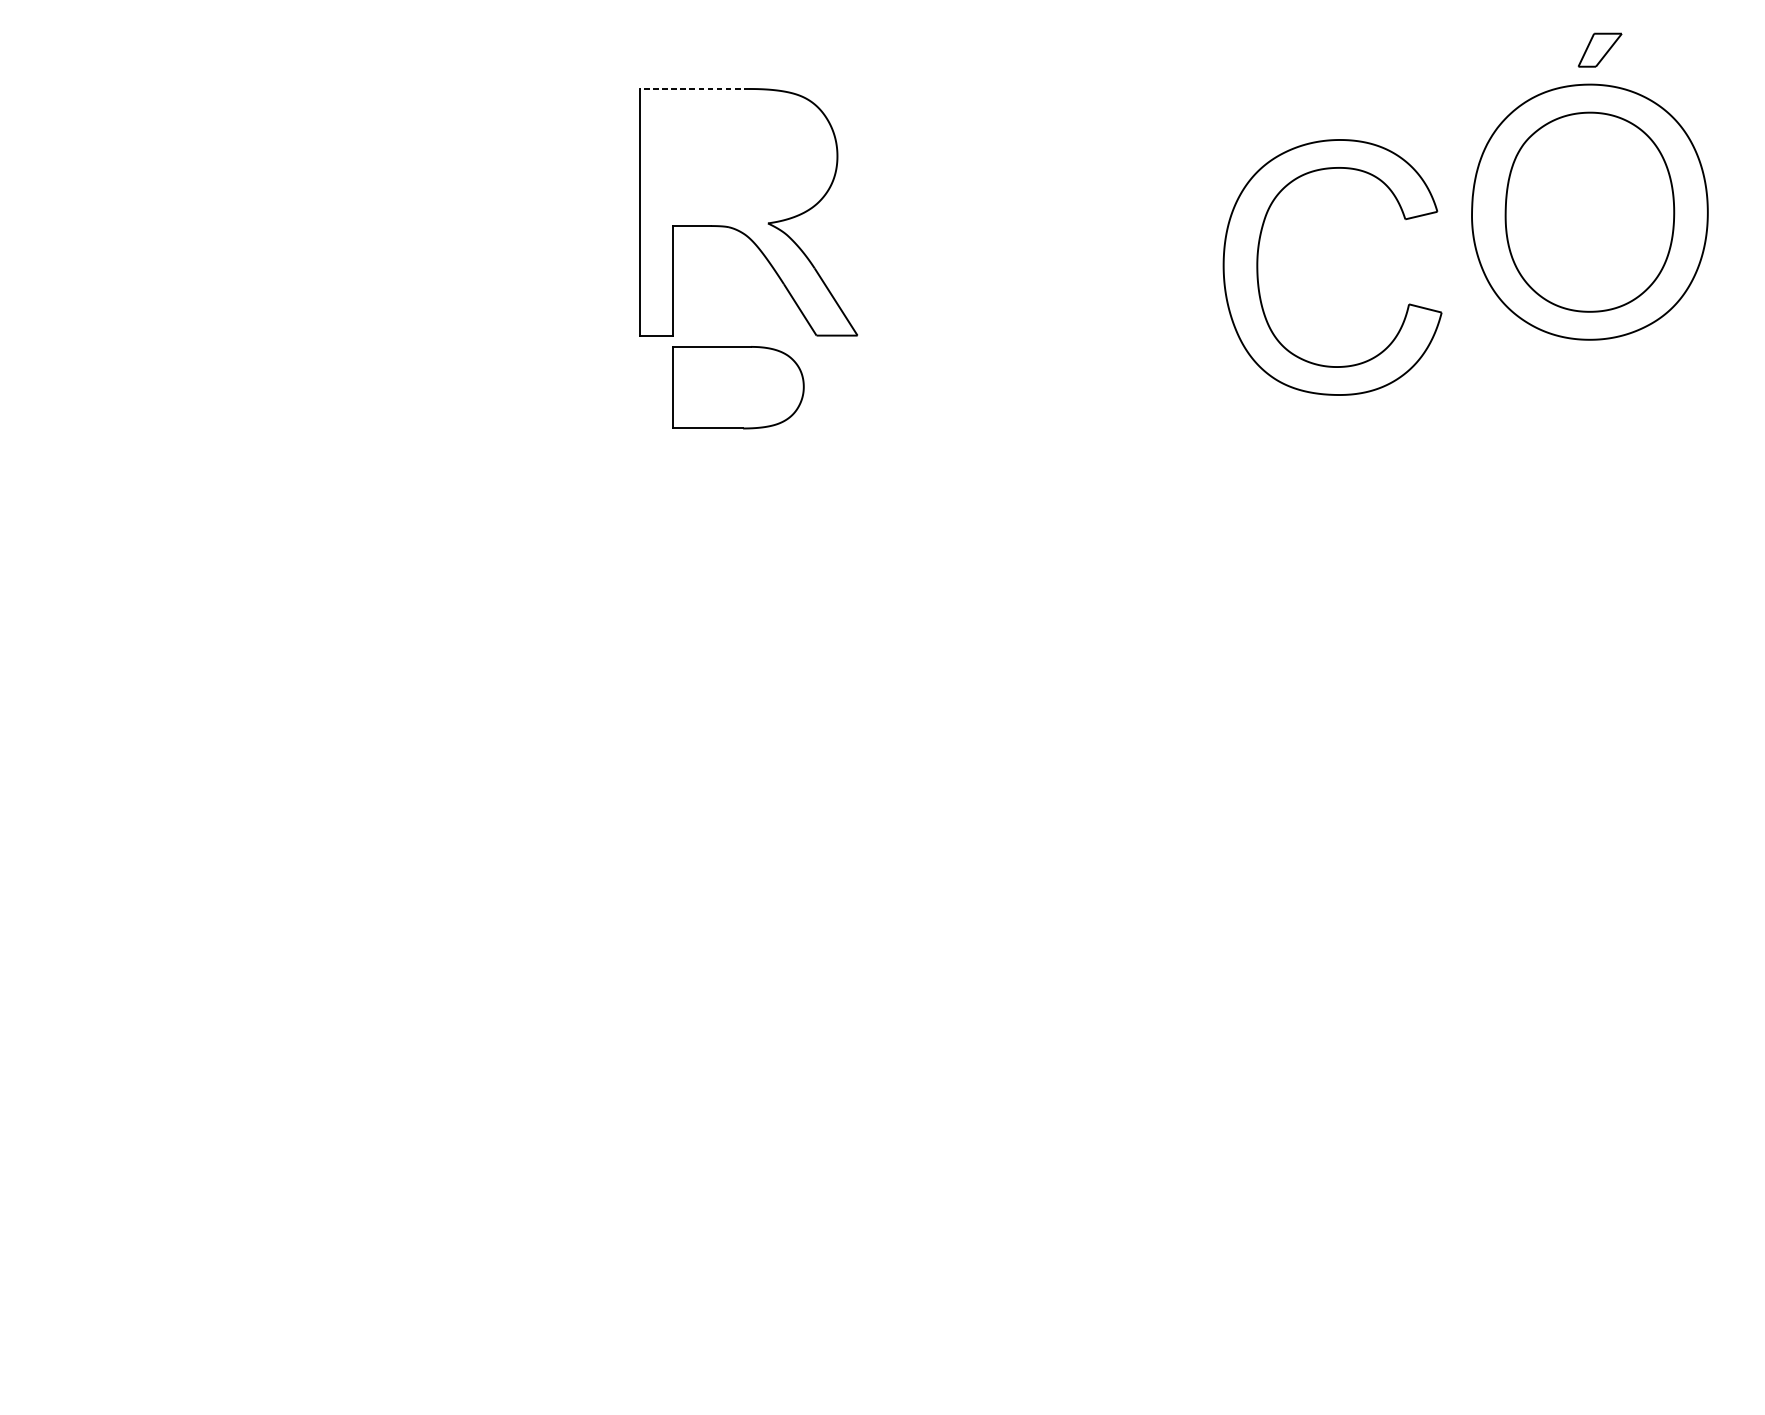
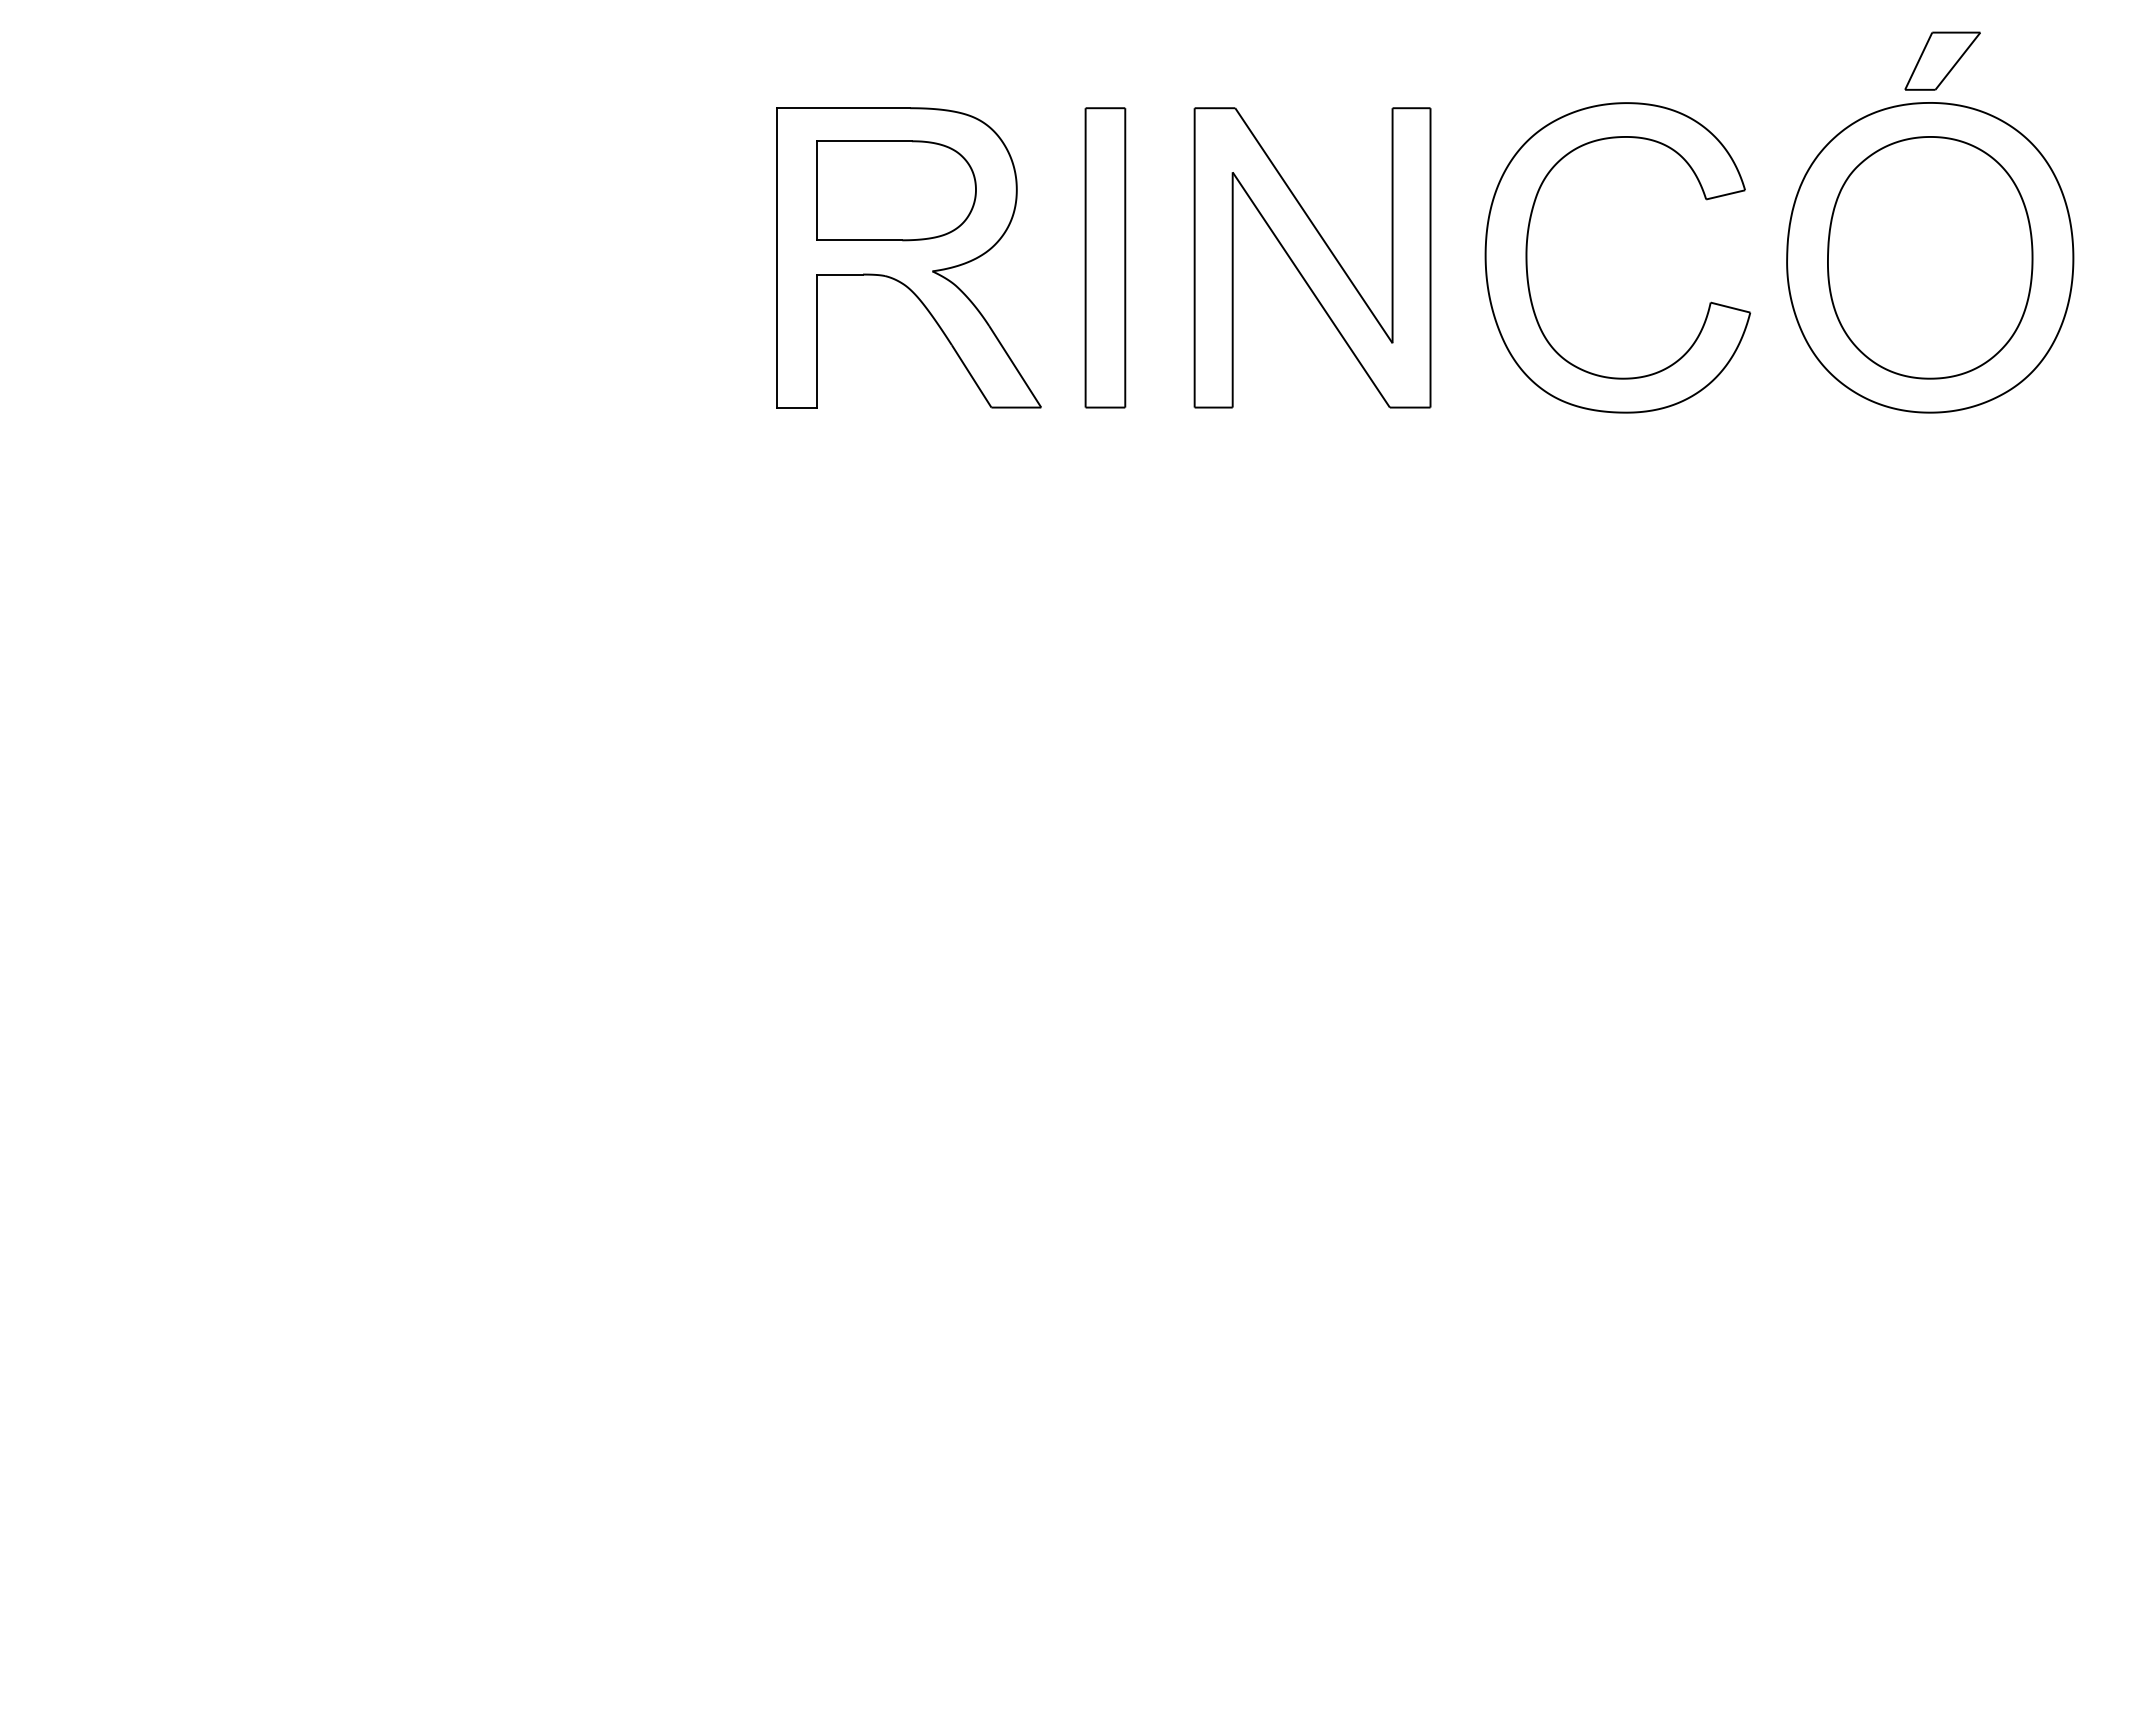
part: (1600, 49) -> (1942, 60), size x1.43
line: (694, 89) -> (843, 108), dashed -> solid
part: (910, 211) -> (1105, 257), added
part: (1081, 211) -> (1312, 257), added
part: (1258, 267) -> (1527, 257), moved
part: (738, 387) -> (896, 190), moved

